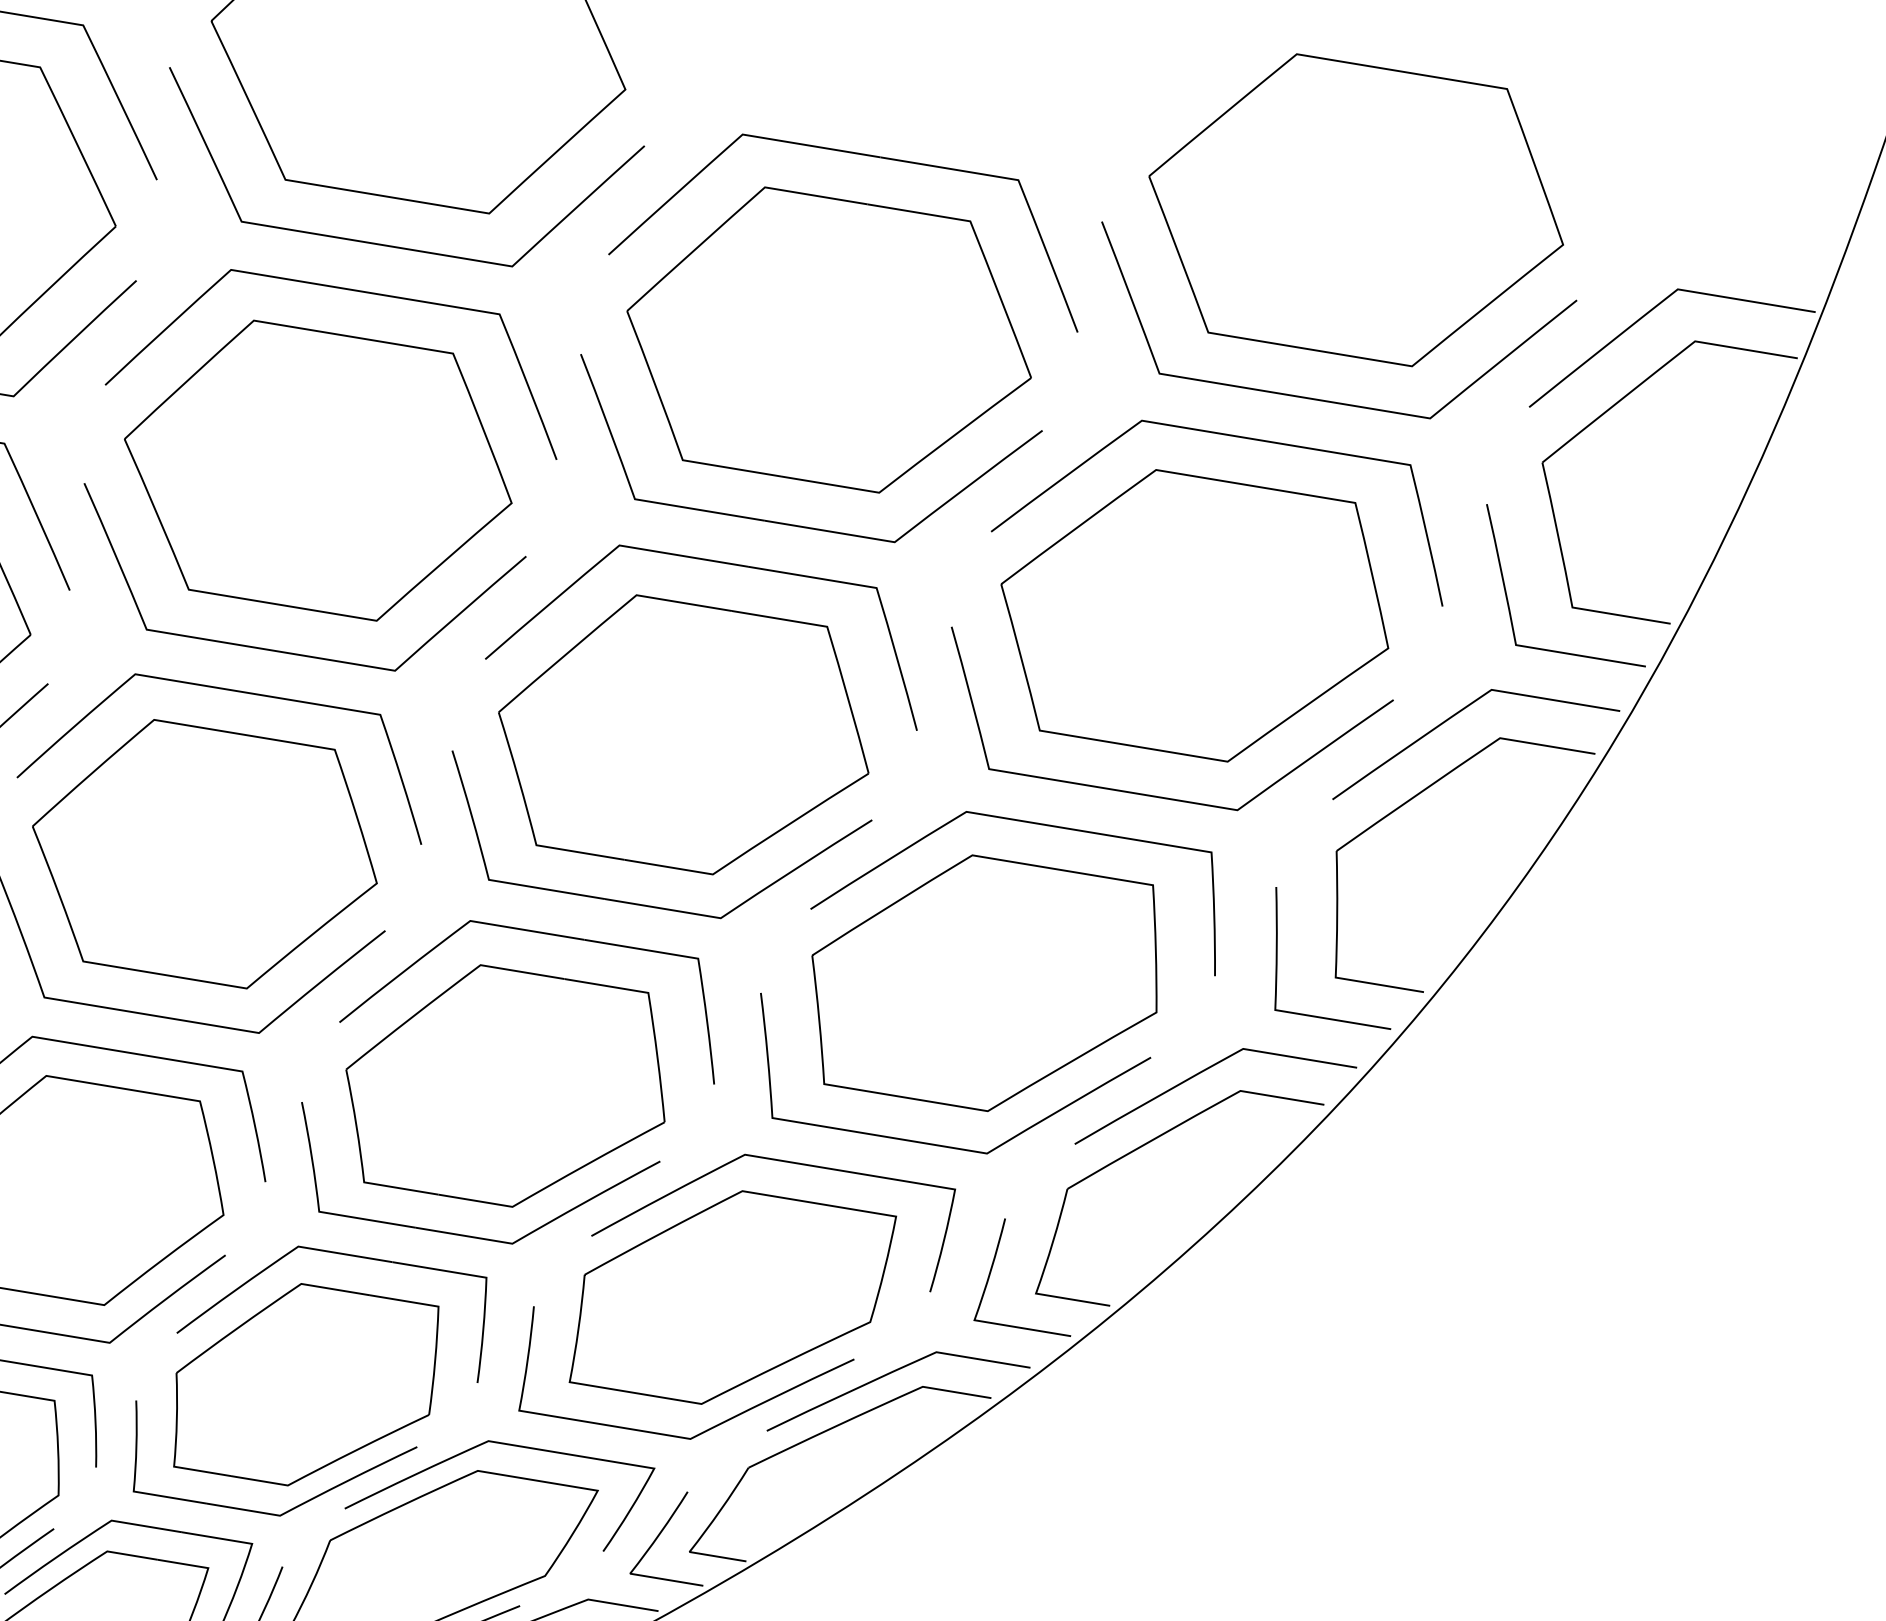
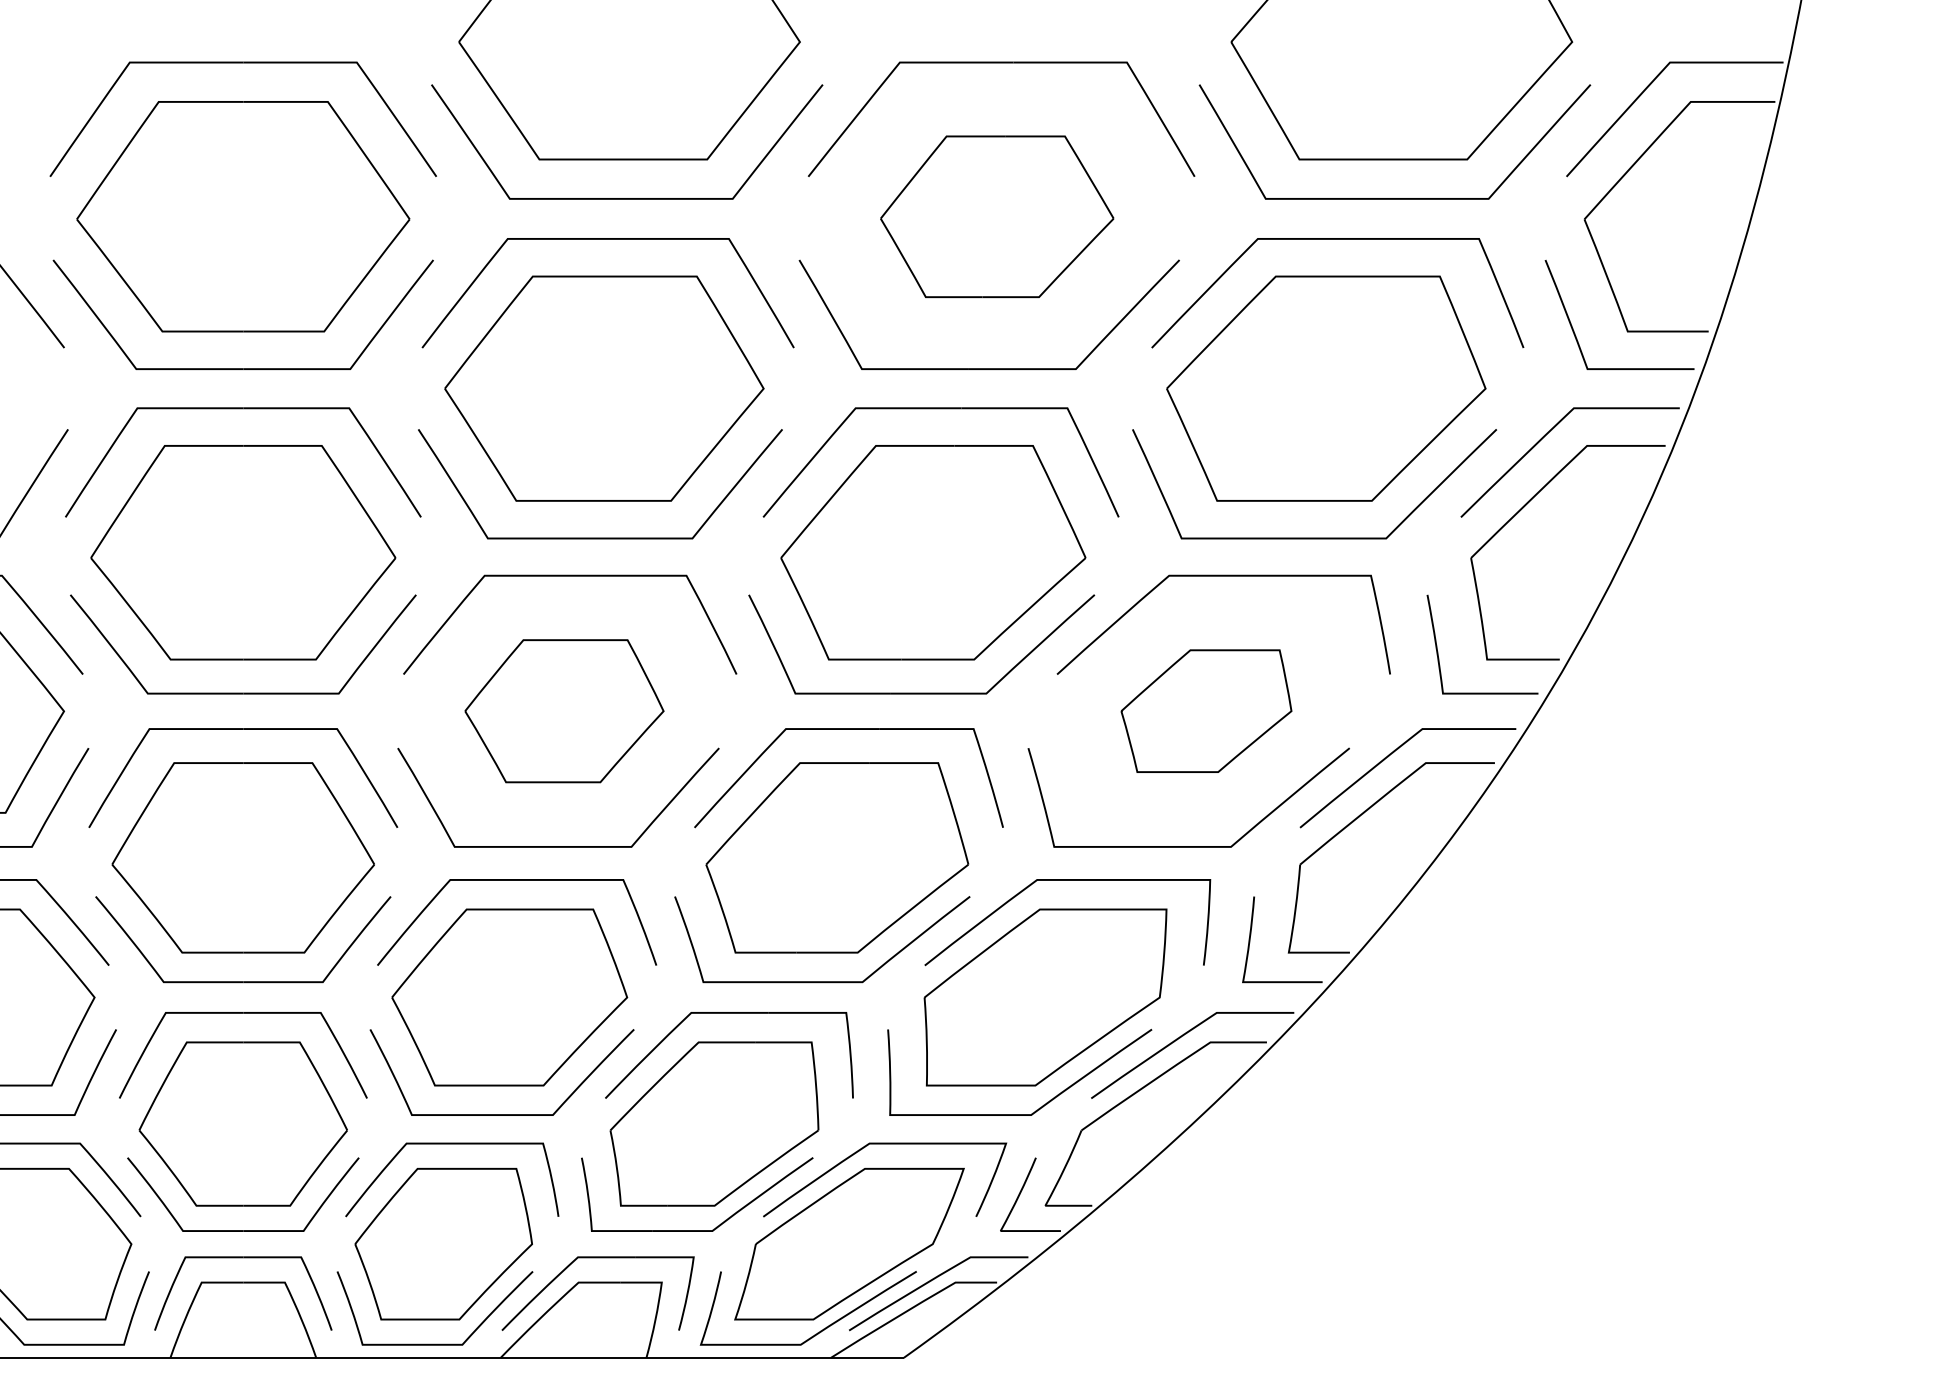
part: (830, 341) -> (997, 216), size x0.7
part: (205, 853) -> (564, 710), size x0.7
part: (984, 982) -> (1206, 710), size x0.6

